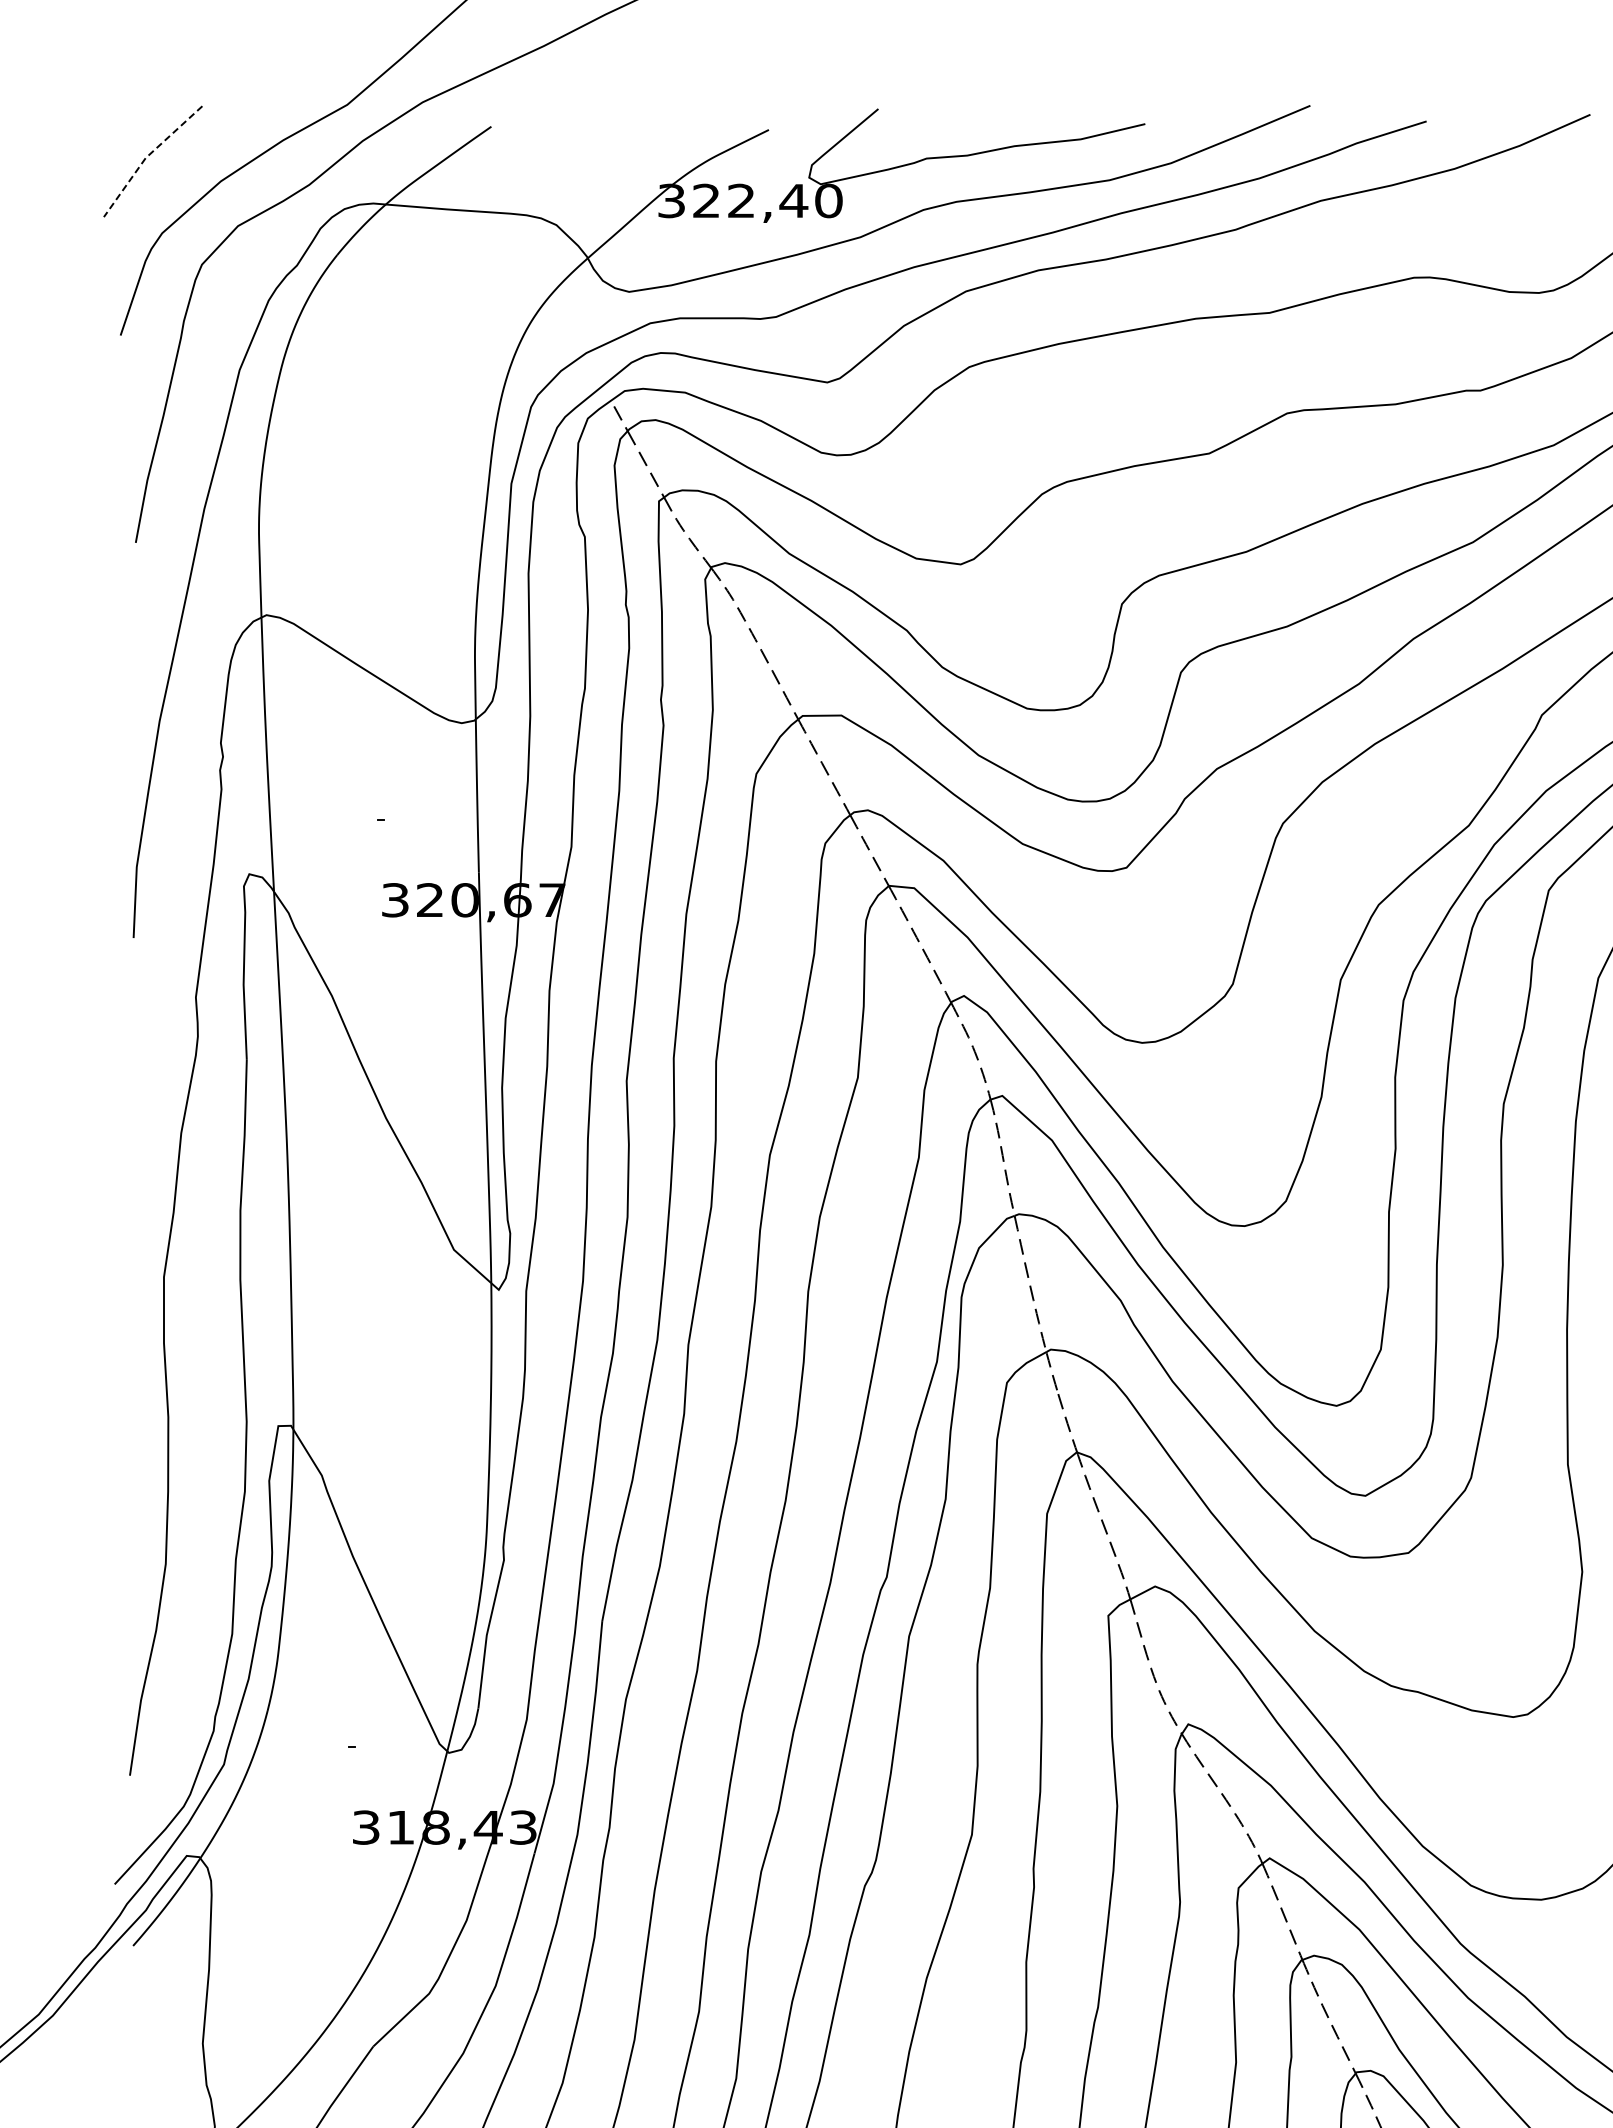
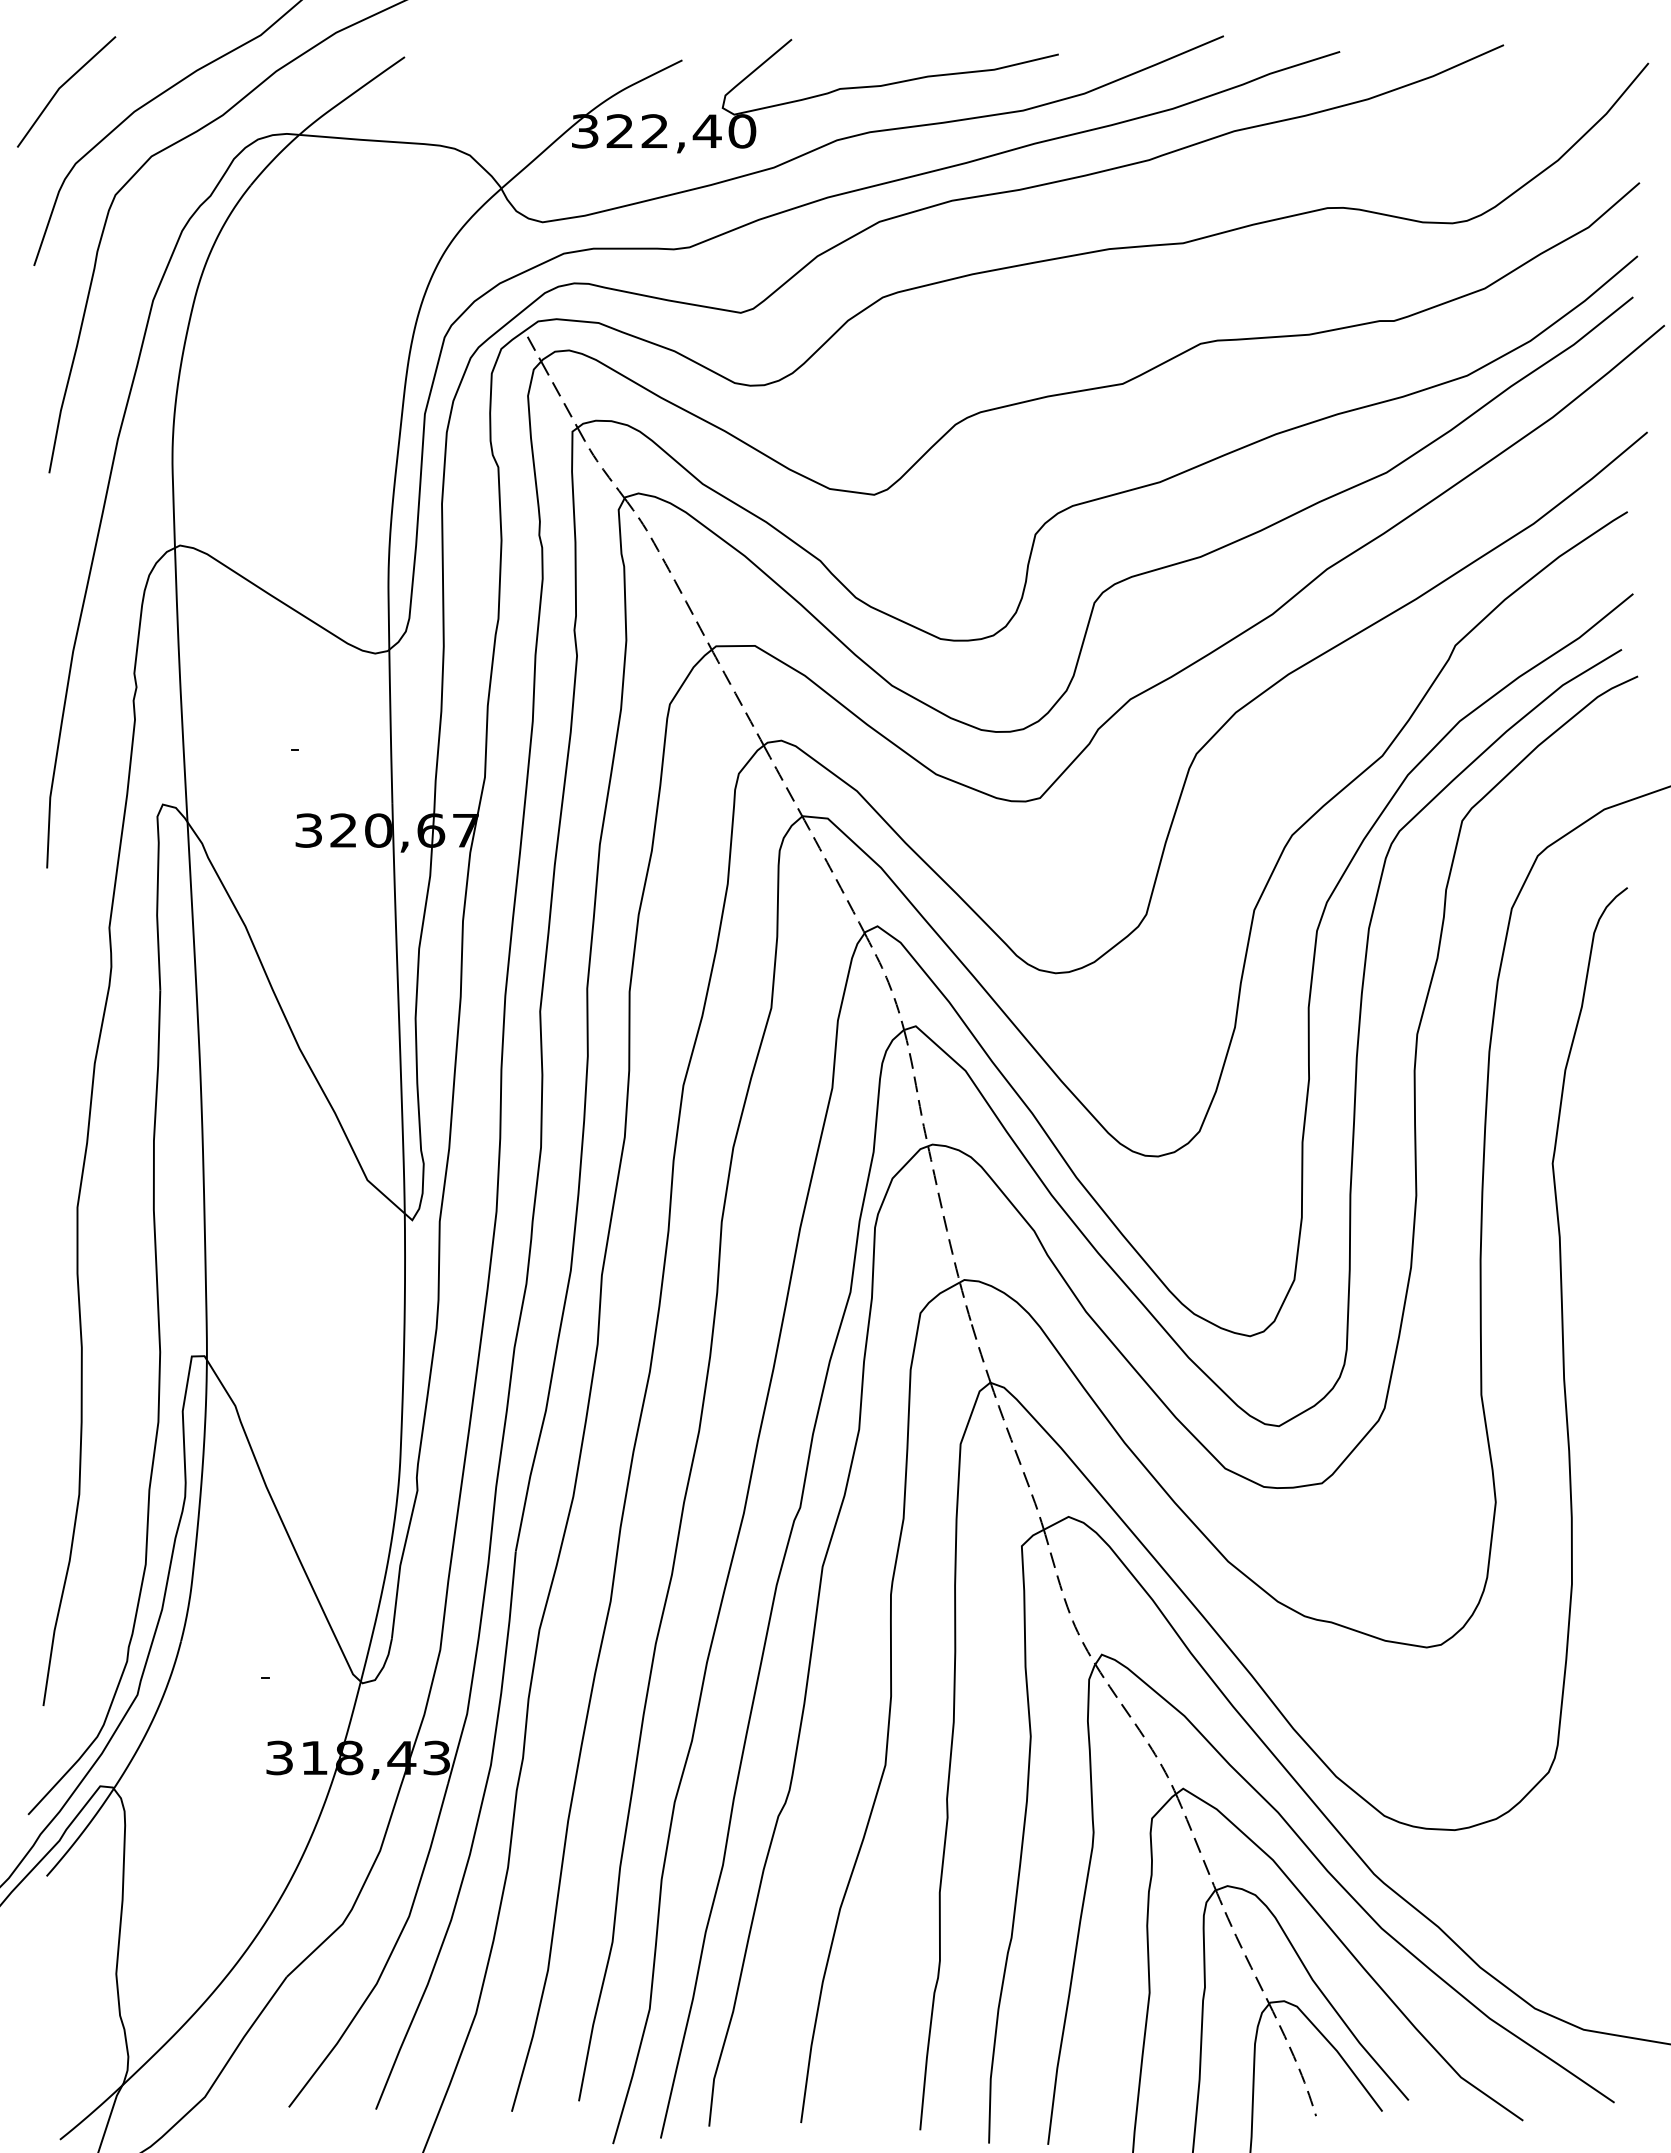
line: (146, 157) -> (59, 87), dashed -> solid

